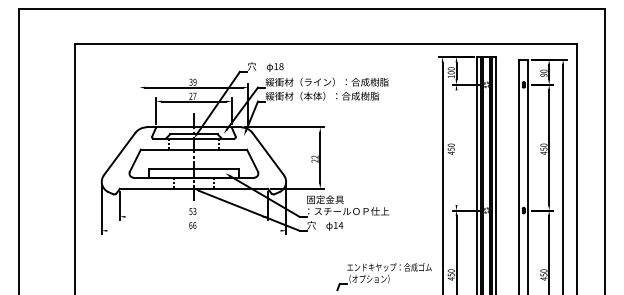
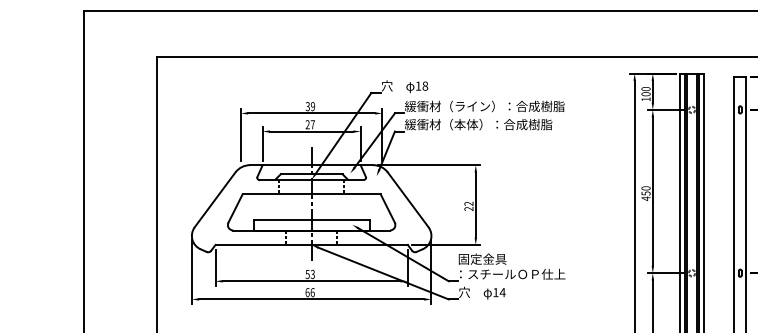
line: (139, 103) -> (240, 134), added
line: (456, 147) -> (652, 191), added
line: (193, 216) -> (311, 280), added
line: (193, 230) -> (311, 299), added

